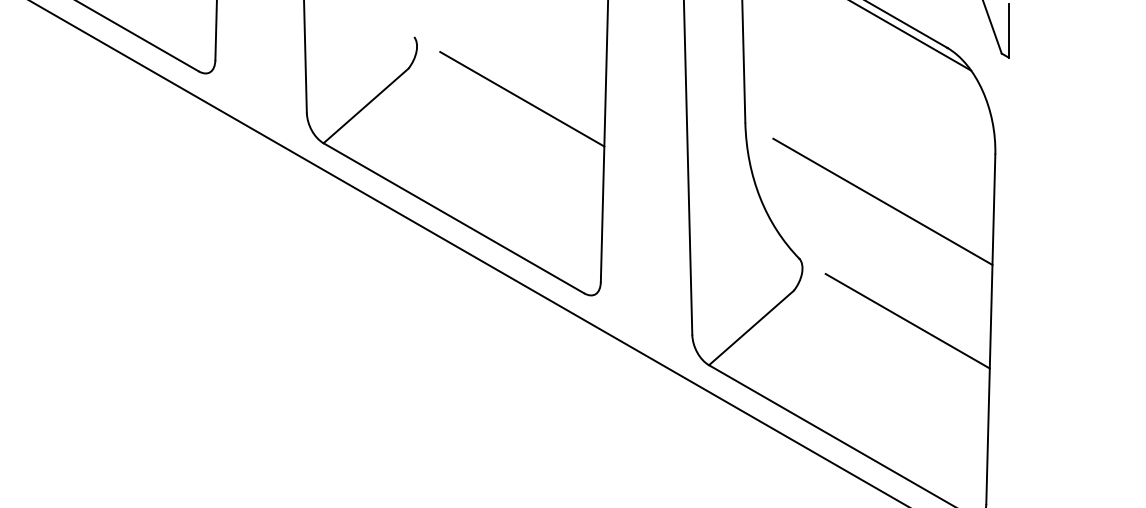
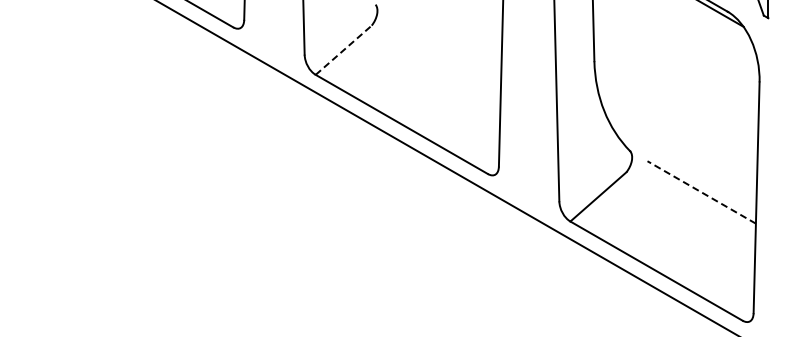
line: (521, 98) -> (446, 45), removed
line: (367, 104) -> (344, 49), solid -> dashed
line: (881, 201) -> (684, 113), removed
line: (907, 321) -> (701, 192), solid -> dashed

